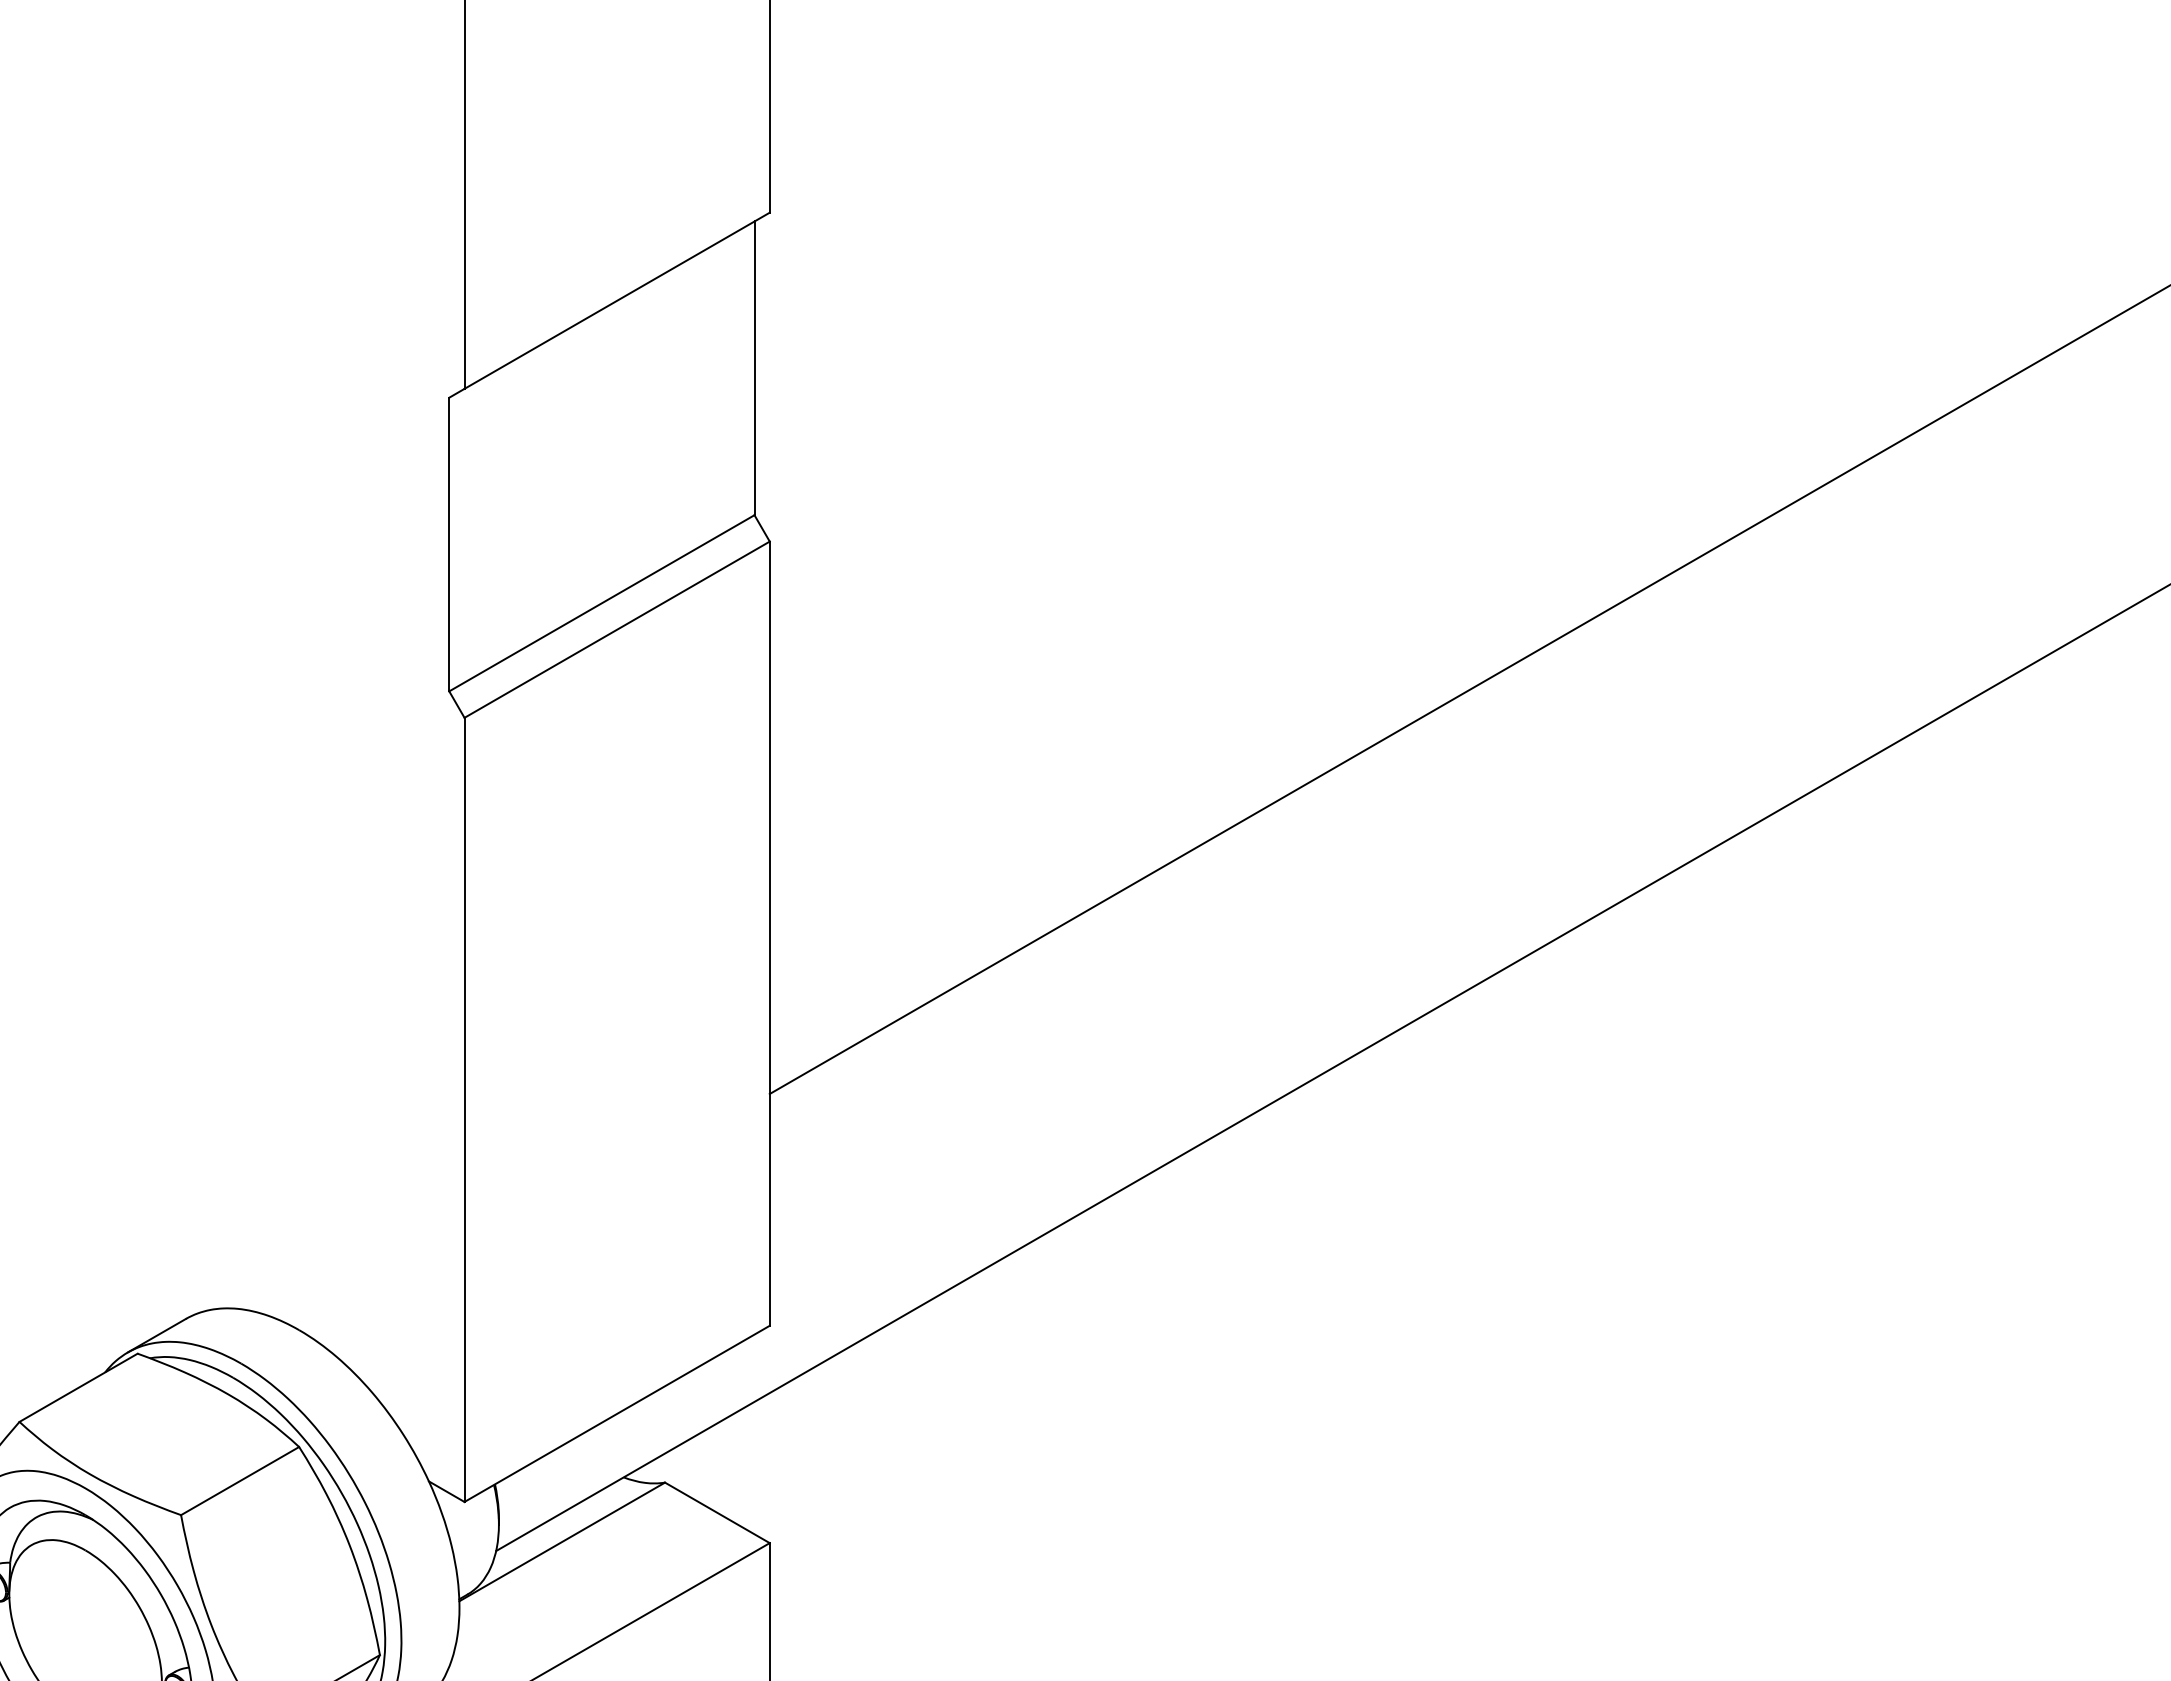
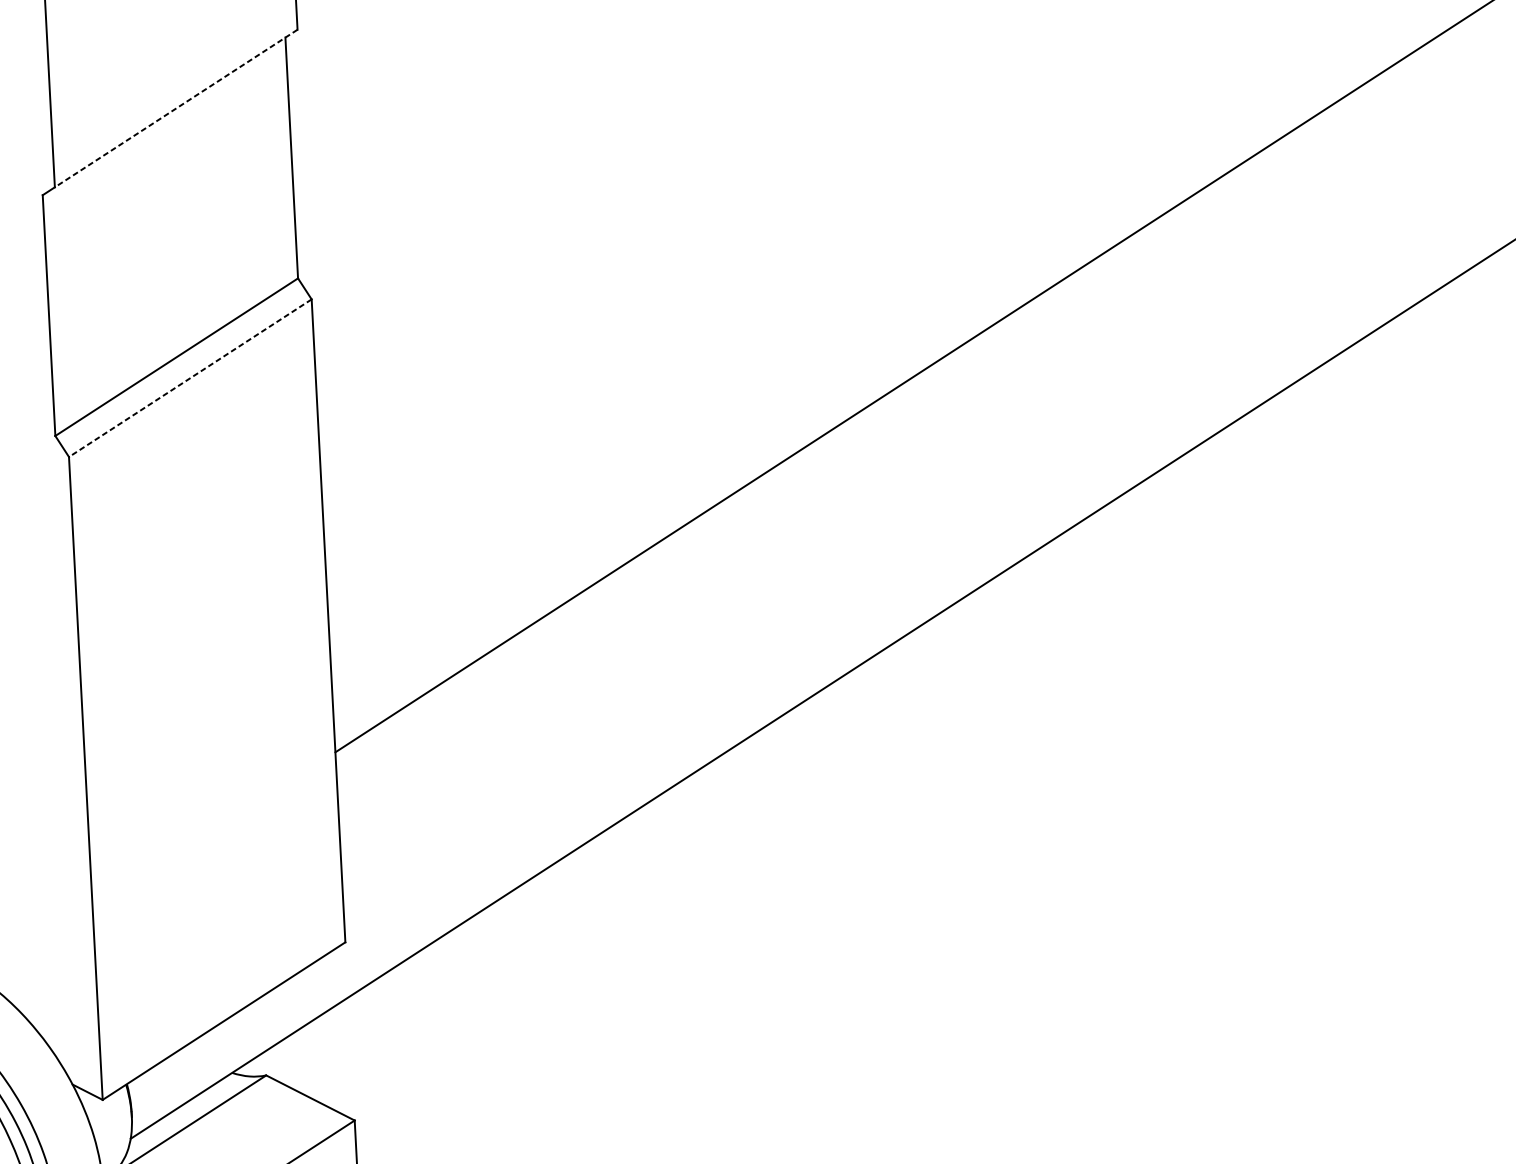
line: (616, 301) -> (175, 109), solid -> dashed
line: (616, 629) -> (189, 378), solid -> dashed

